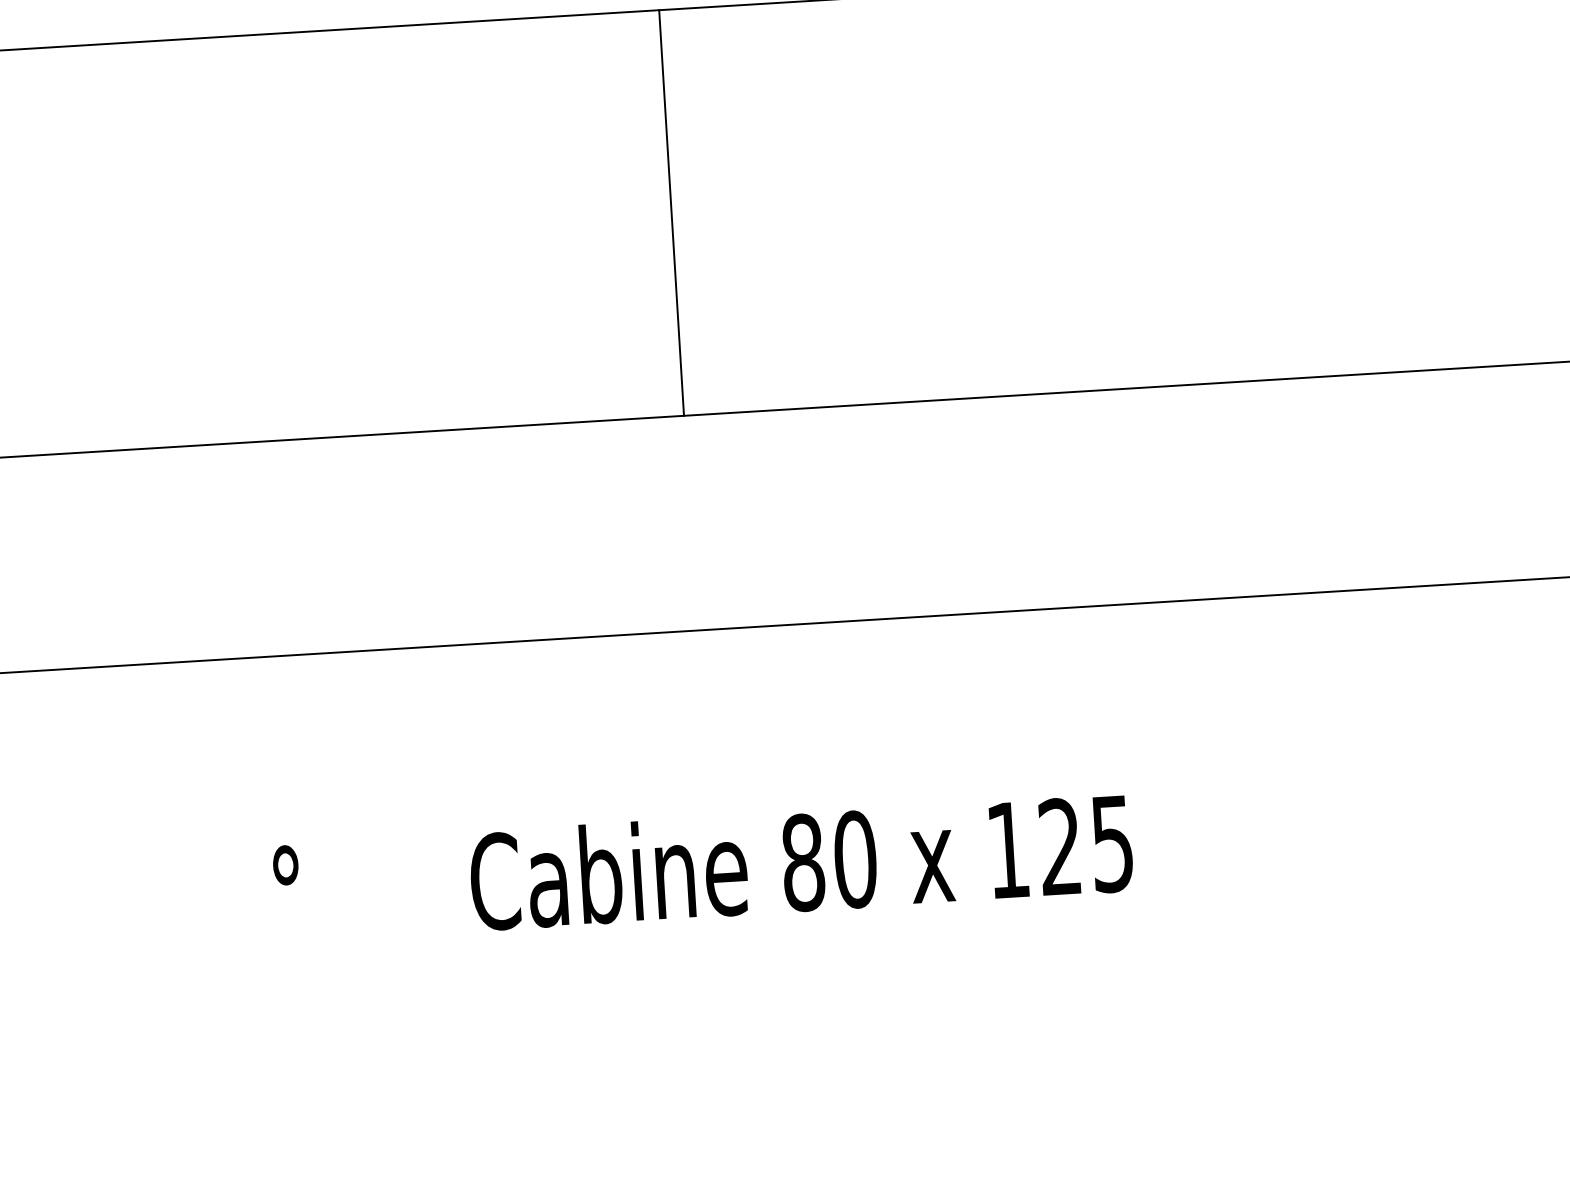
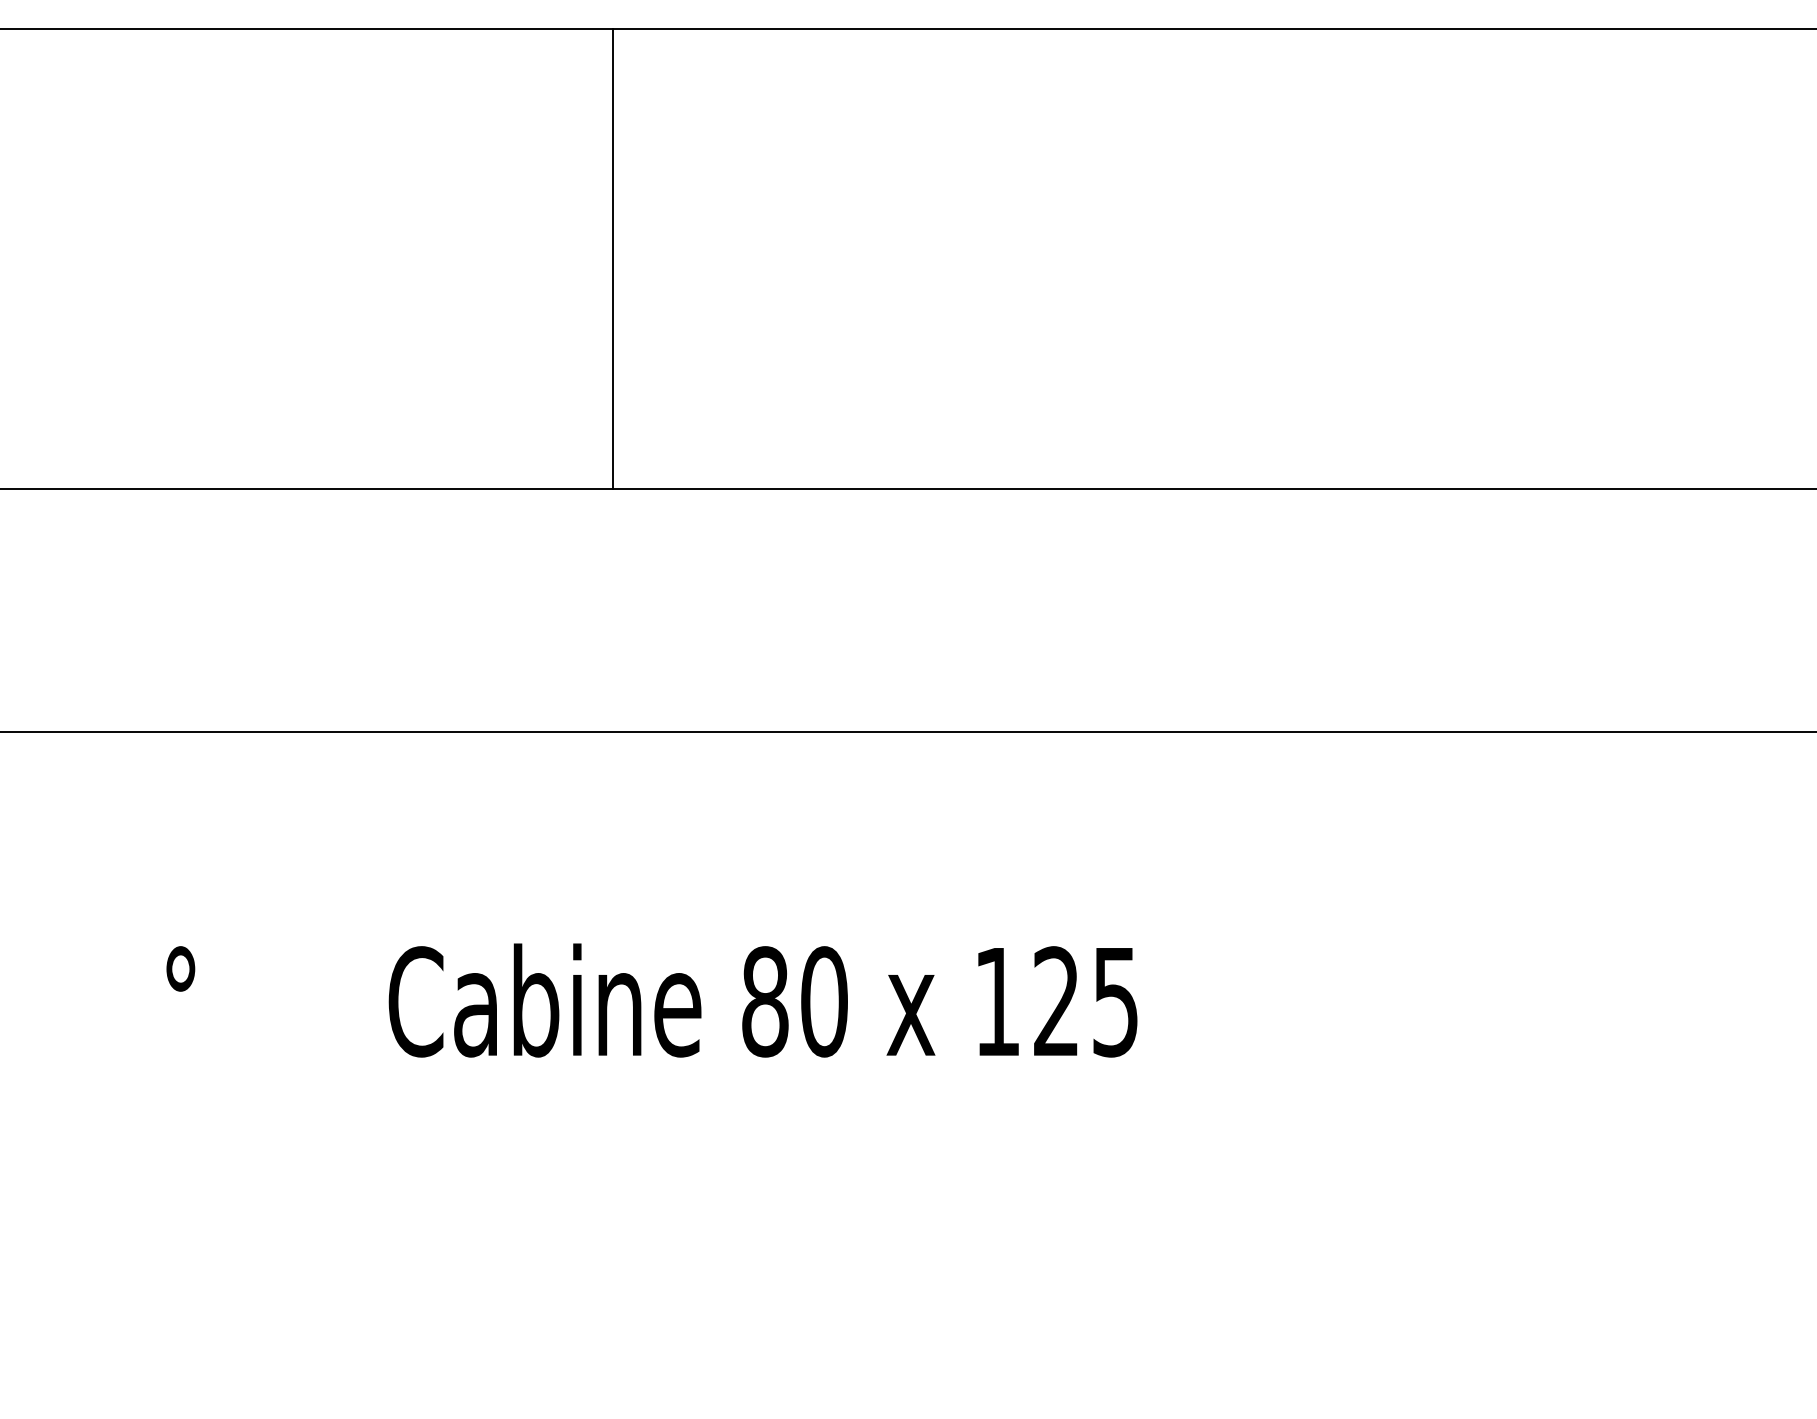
line: (671, 212) -> (612, 258), moved

